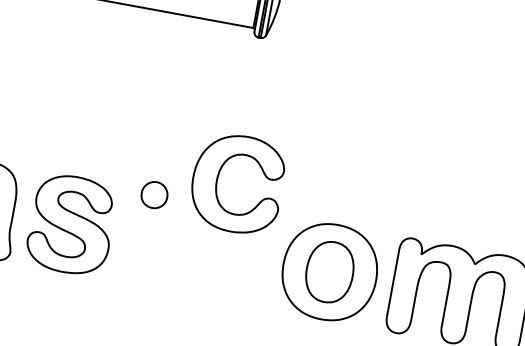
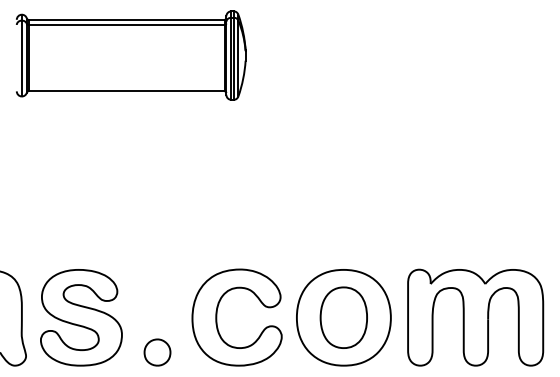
part: (218, 180) -> (217, 317), moved
part: (154, 195) -> (157, 352), moved

